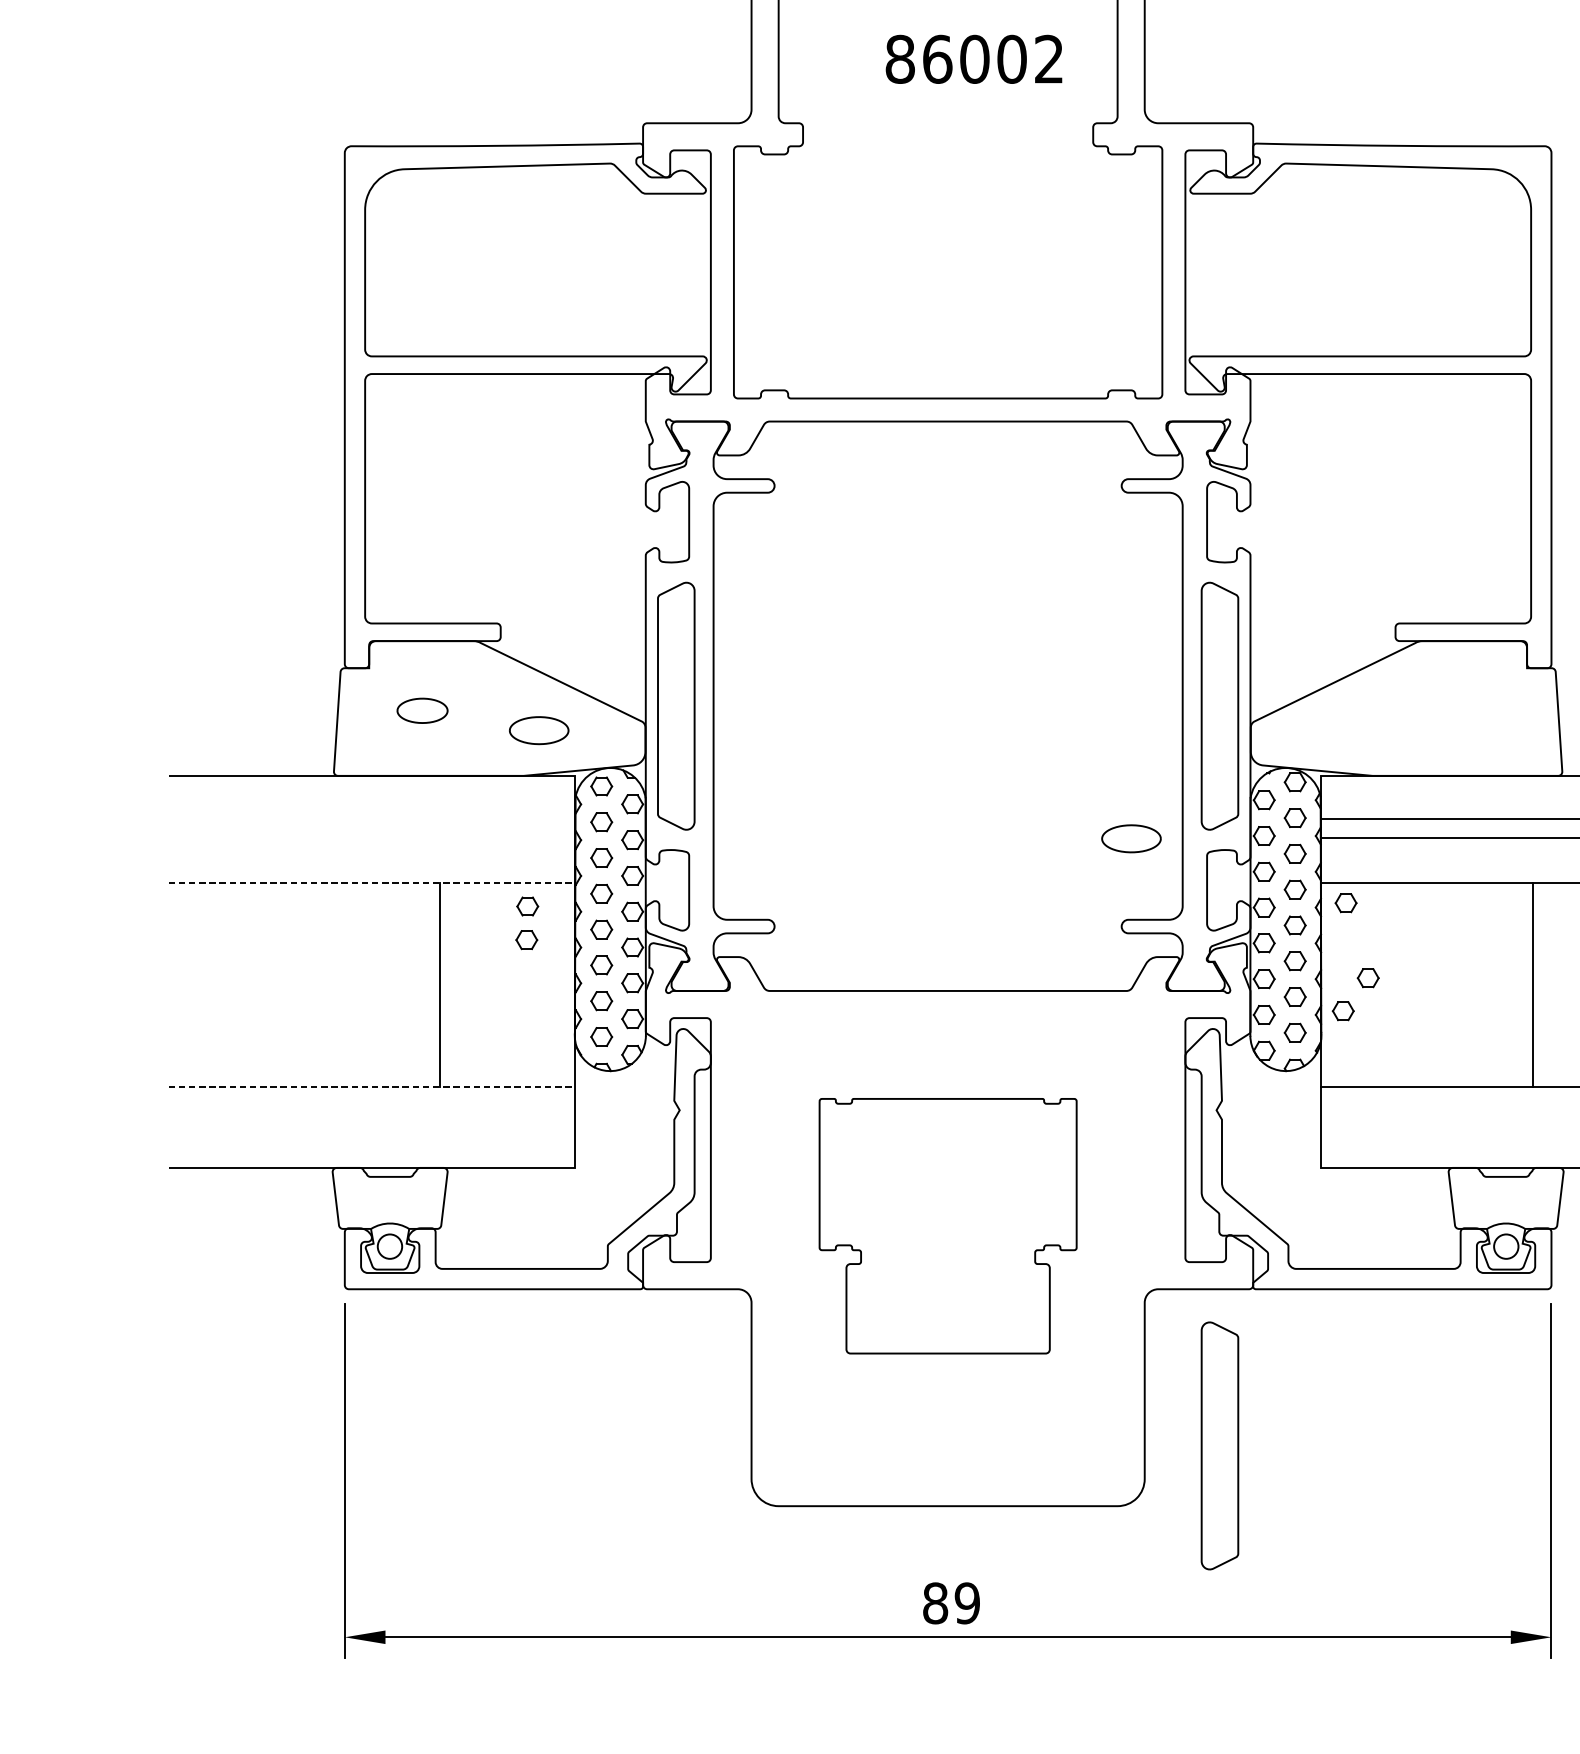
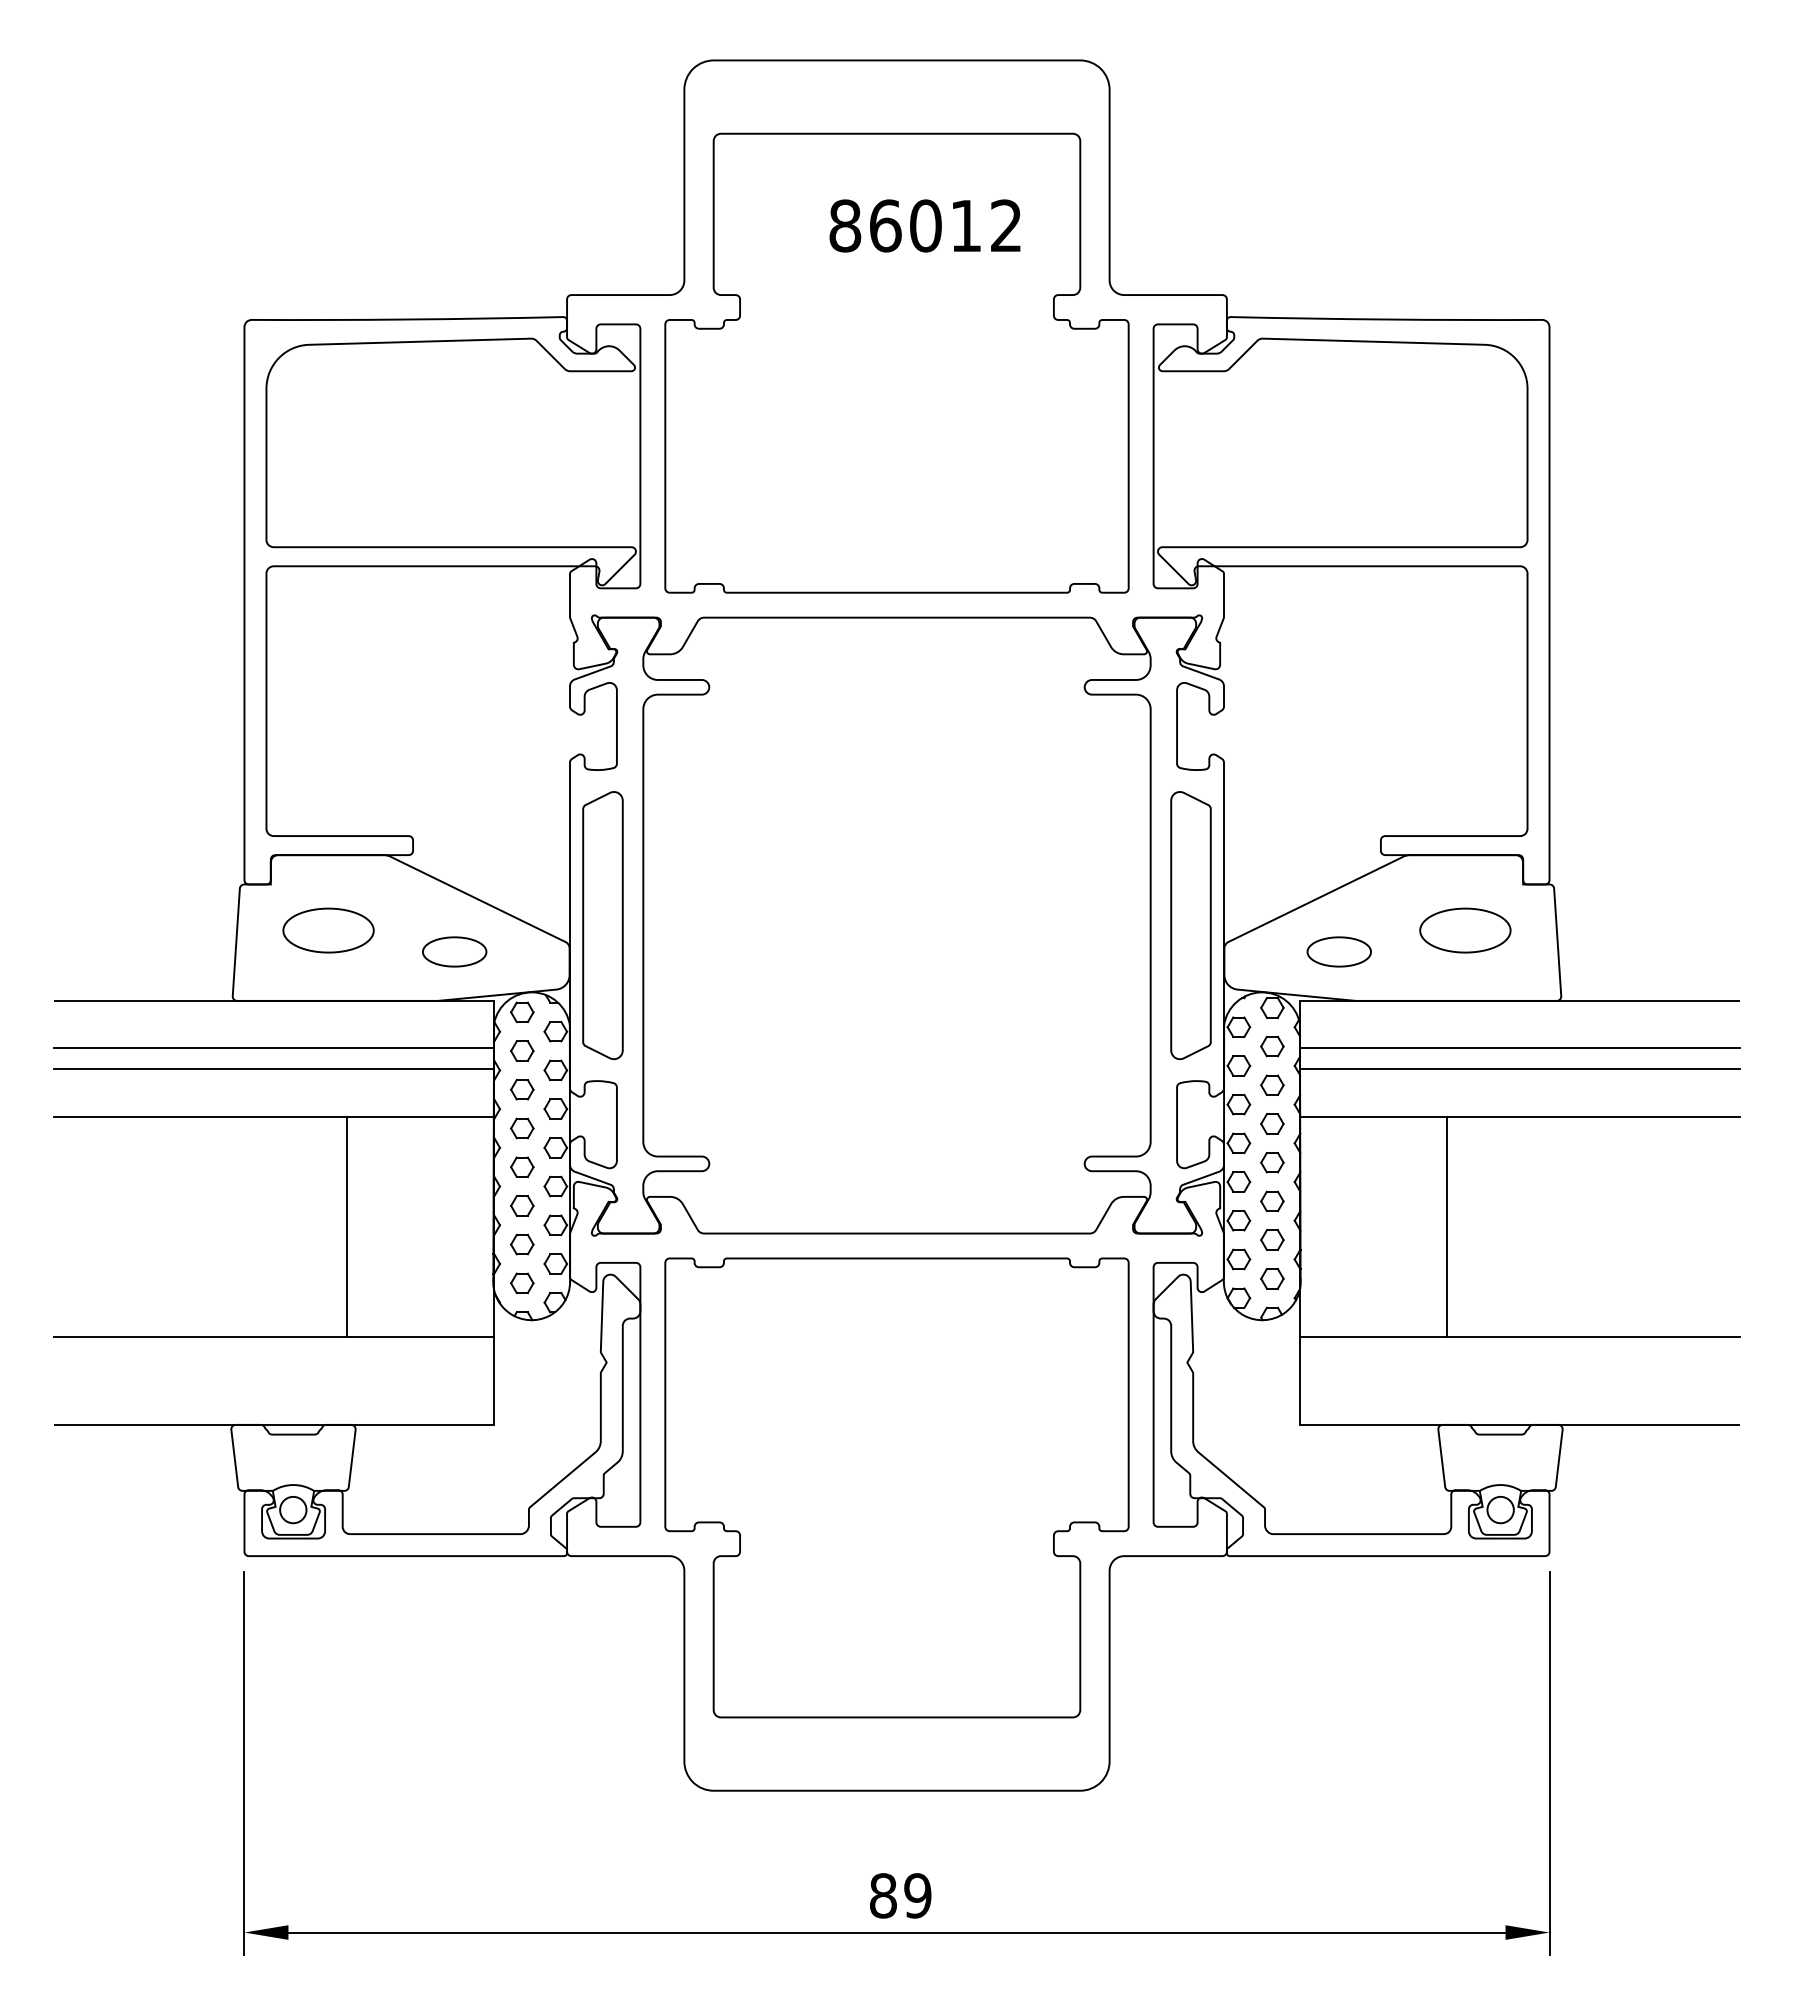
text: (1012, 58) -> (966, 225), 86002 -> 86012
part: (422, 710) -> (328, 930), size x1.67
part: (1473, 710) -> (1465, 930), added
line: (371, 819) -> (273, 1048), added
line: (371, 838) -> (273, 1068), added
part: (1130, 838) -> (1338, 951), moved
line: (371, 882) -> (273, 1116), dashed -> solid
part: (1346, 903) -> (1327, 1138), removed
part: (527, 905) -> (442, 1141), removed
part: (526, 940) -> (441, 1178), removed
part: (1368, 978) -> (1351, 1219), removed
line: (1532, 984) -> (1446, 1226), moved
part: (1343, 1011) -> (1324, 1255), removed
line: (371, 1086) -> (273, 1336), dashed -> solid
part: (947, 1225) -> (896, 1487), size x1.67
part: (1219, 1445) -> (1190, 1725), removed

